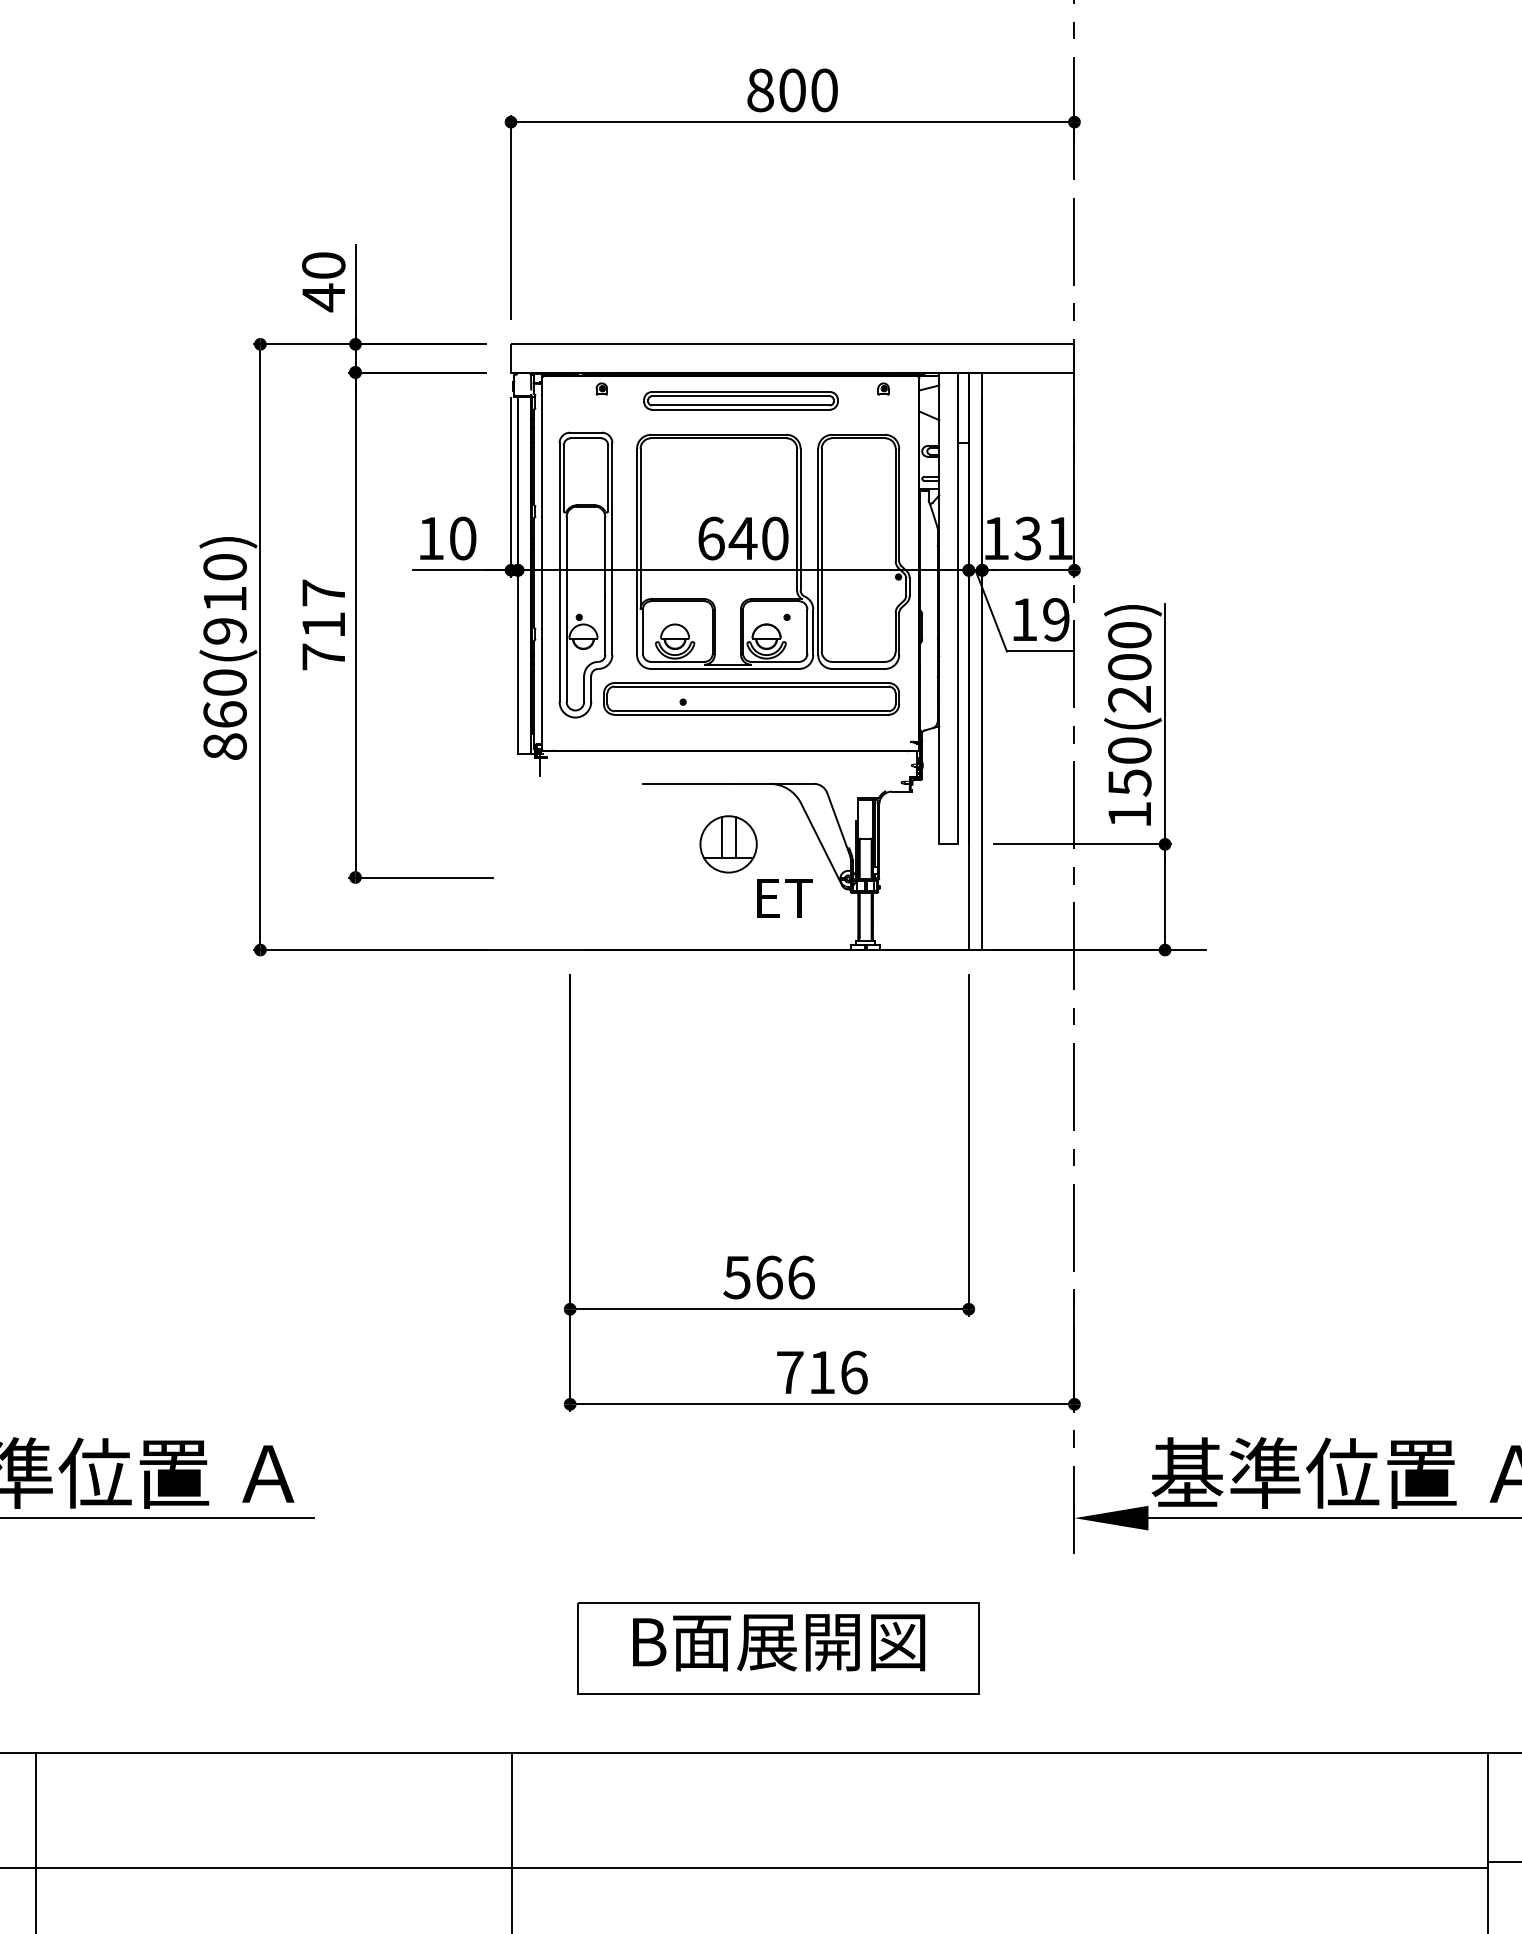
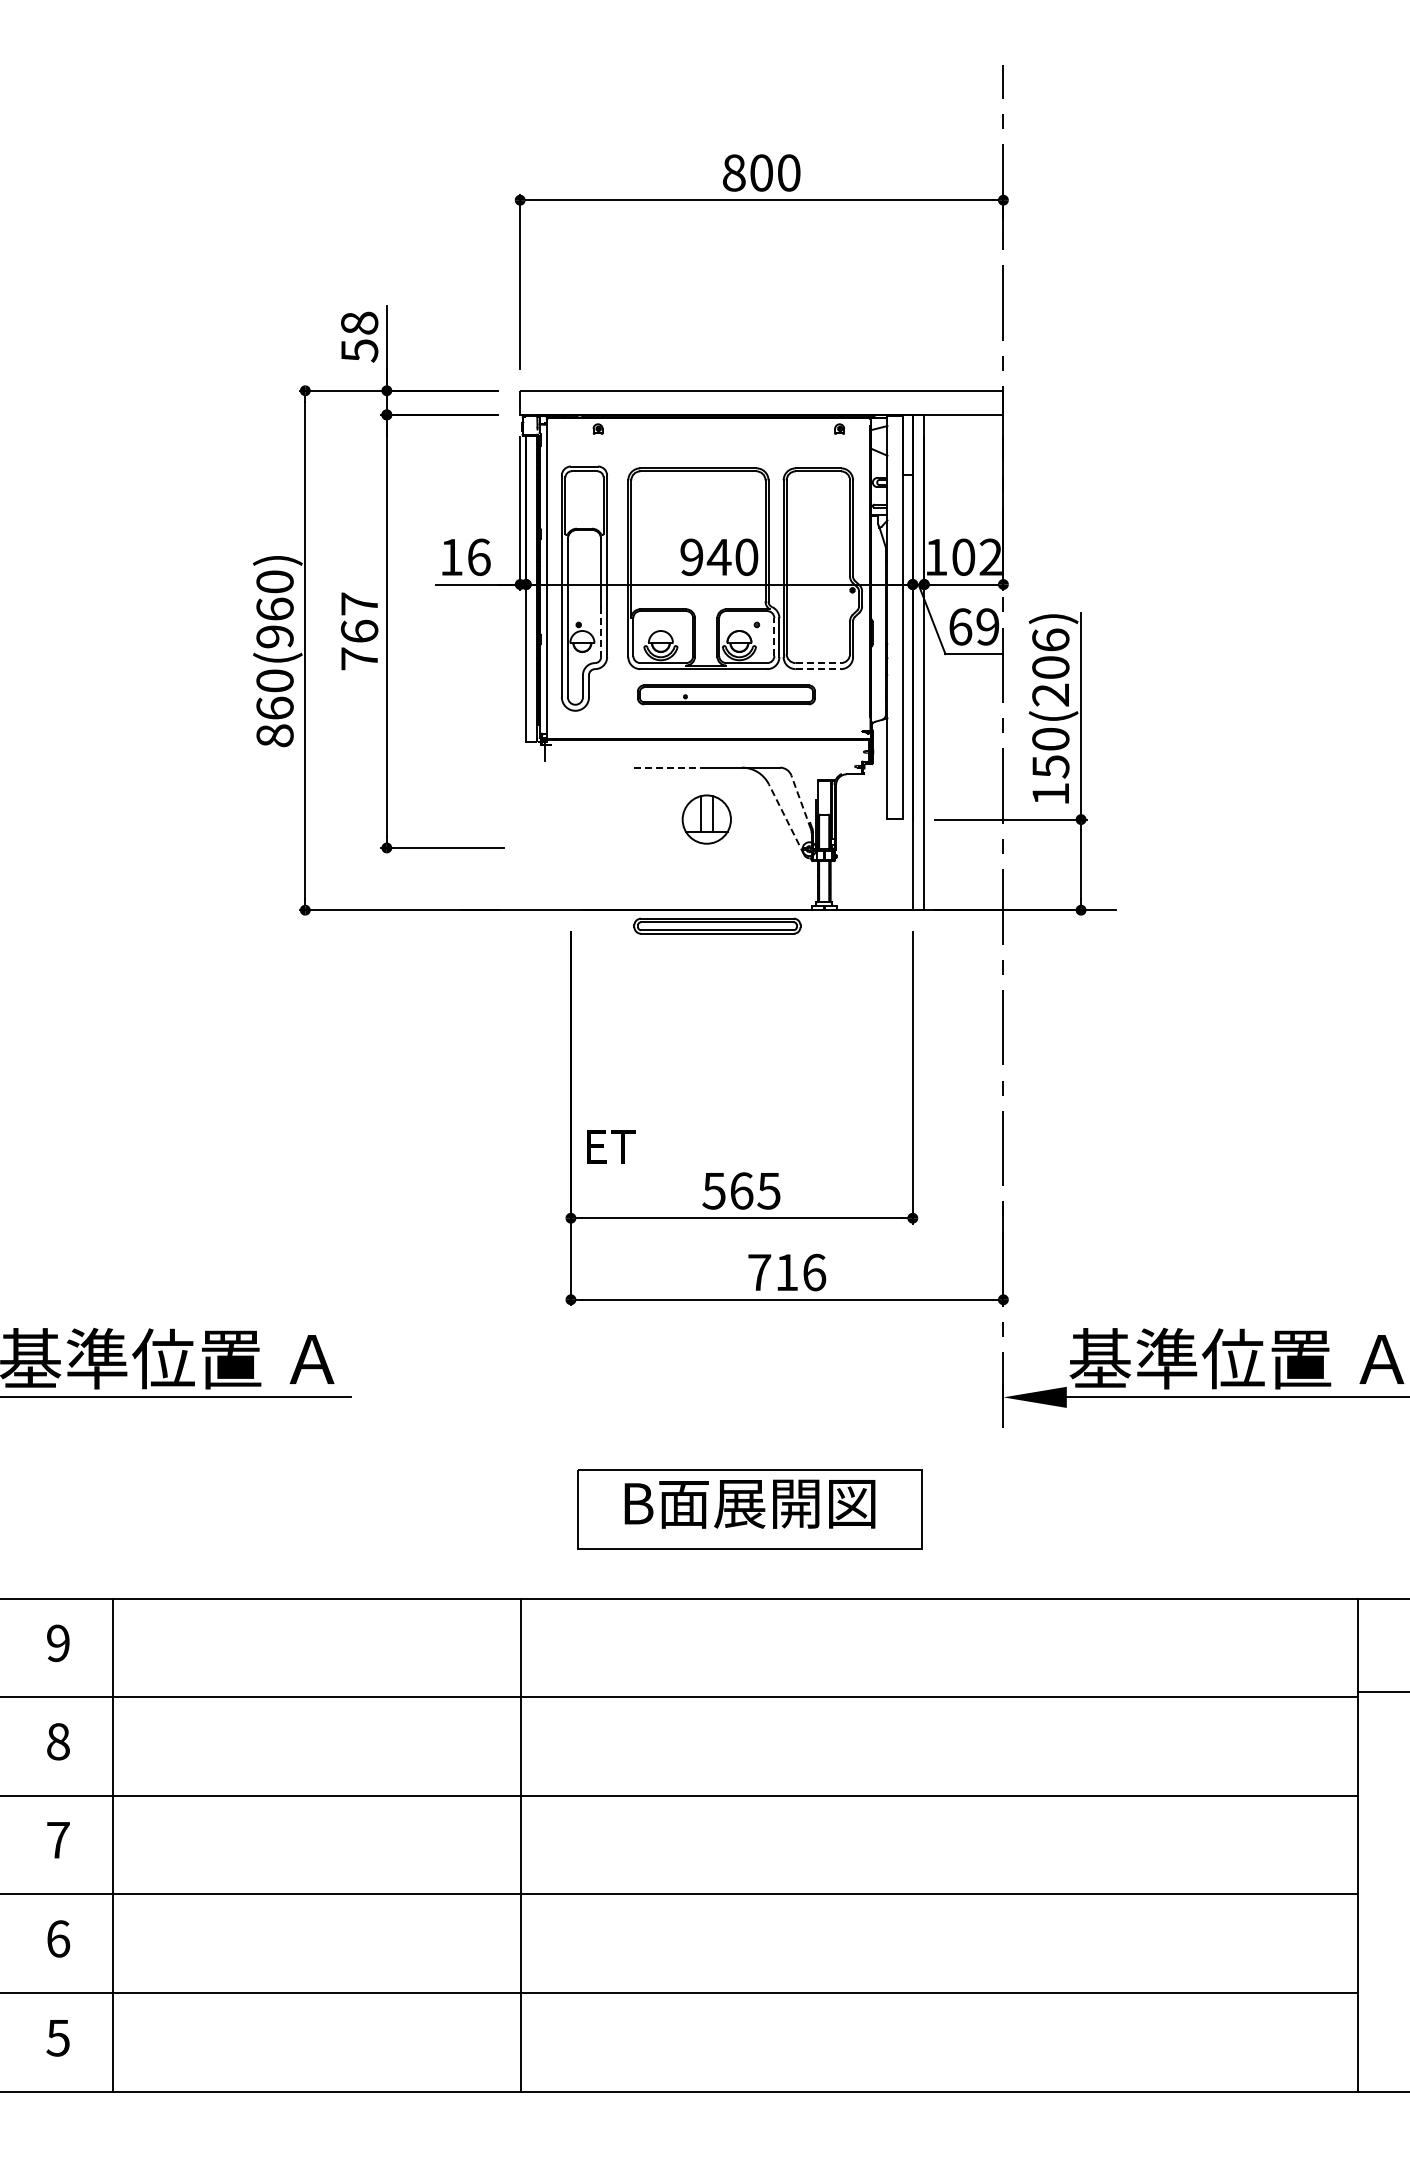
text: (323, 282) -> (359, 337), 40 -> 58
part: (741, 400) -> (717, 925), moved
text: (463, 537) -> (479, 556), 10 -> 16
text: (710, 537) -> (691, 556), 640 -> 940
text: (1043, 537) -> (976, 556), 131 -> 102
text: (224, 598) -> (274, 608), 860(910) -> 860(960)
text: (1024, 619) -> (960, 626), 19 -> 69
text: (323, 623) -> (359, 630), 717 -> 767
line: (605, 626) -> (601, 632), solid -> dashed
line: (807, 632) -> (774, 637), solid -> dashed
text: (1129, 634) -> (1050, 639), 150(200) -> 150(206)
line: (858, 662) -> (818, 663), solid -> dashed
line: (858, 669) -> (818, 669), solid -> dashed
part: (751, 698) -> (726, 694), size x0.7
line: (686, 783) -> (670, 767), solid -> dashed
line: (837, 823) -> (800, 801), solid -> dashed
line: (821, 844) -> (786, 819), solid -> dashed
text: (785, 897) -> (611, 1146), moved
text: (800, 1276) -> (768, 1190), 566 -> 565

